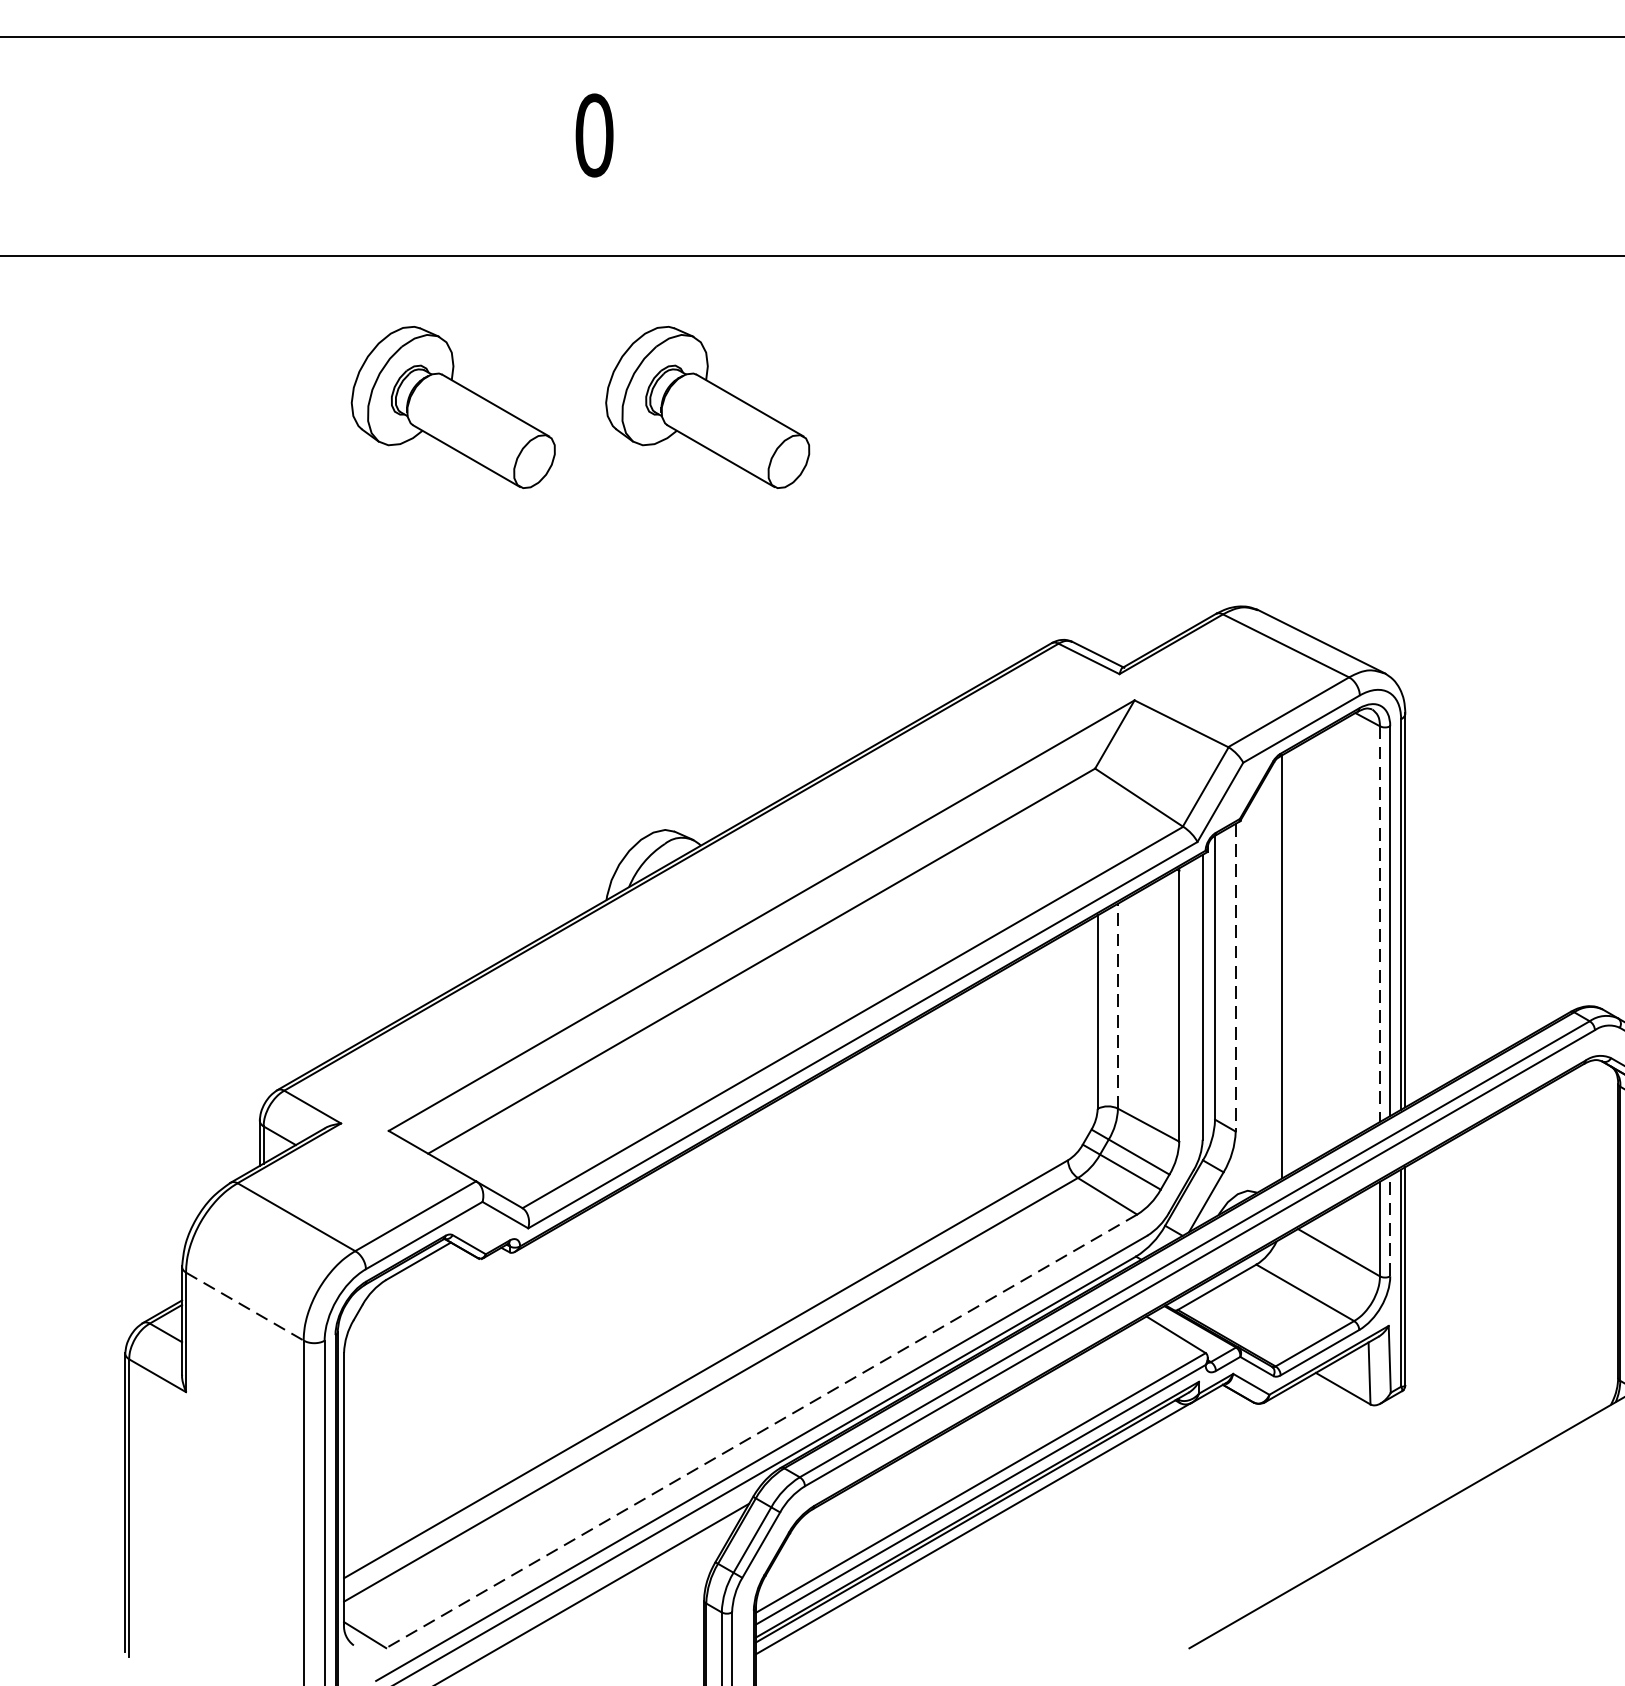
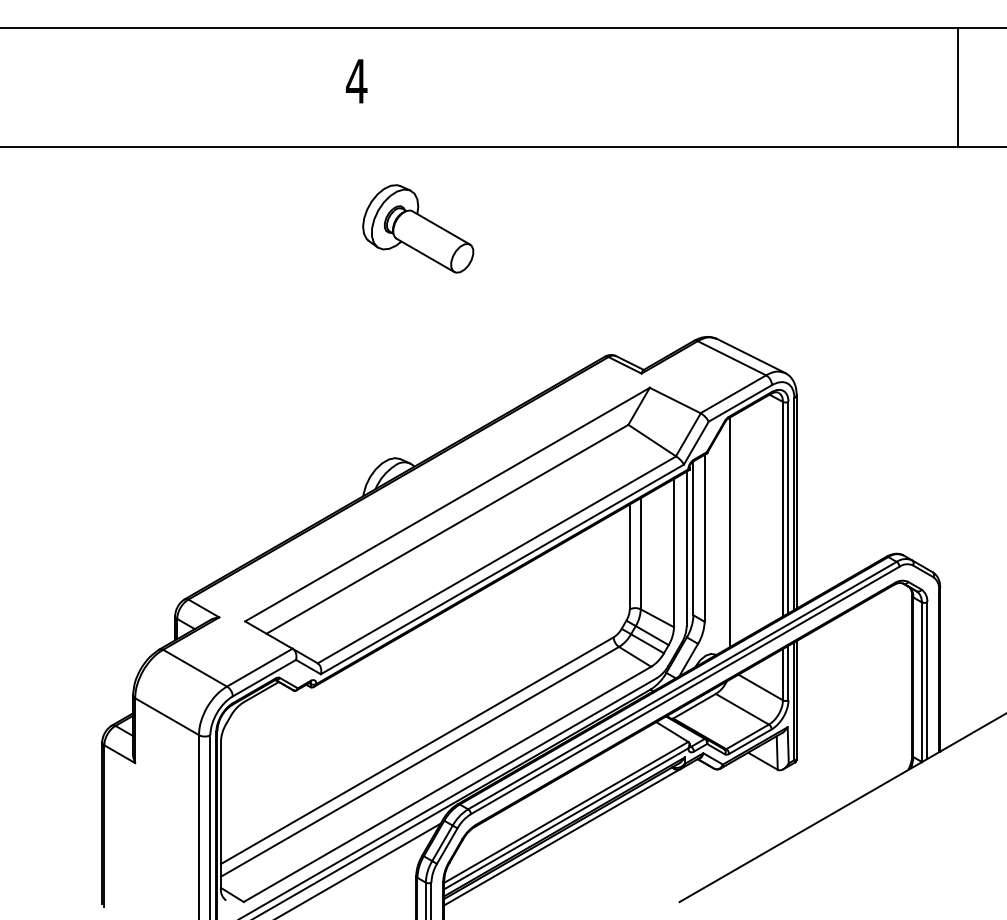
text: (593, 135) -> (356, 81), 0 -> 4
part: (453, 406) -> (280, 228), removed
line: (1379, 924) -> (782, 509), dashed -> solid
line: (1235, 978) -> (704, 538), dashed -> solid
line: (1117, 1005) -> (640, 553), dashed -> solid
line: (1390, 1225) -> (788, 672), dashed -> solid
line: (245, 1306) -> (167, 716), dashed -> solid
line: (761, 1431) -> (447, 784), dashed -> solid

